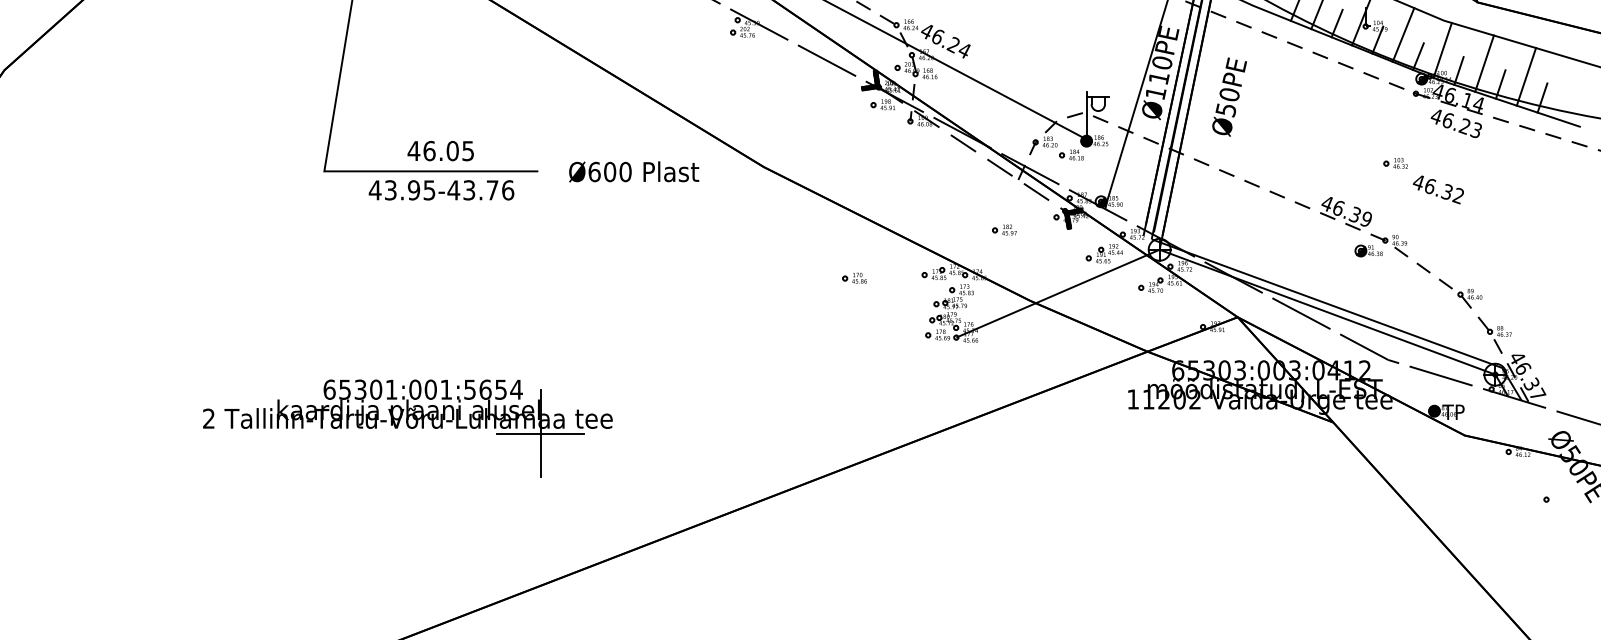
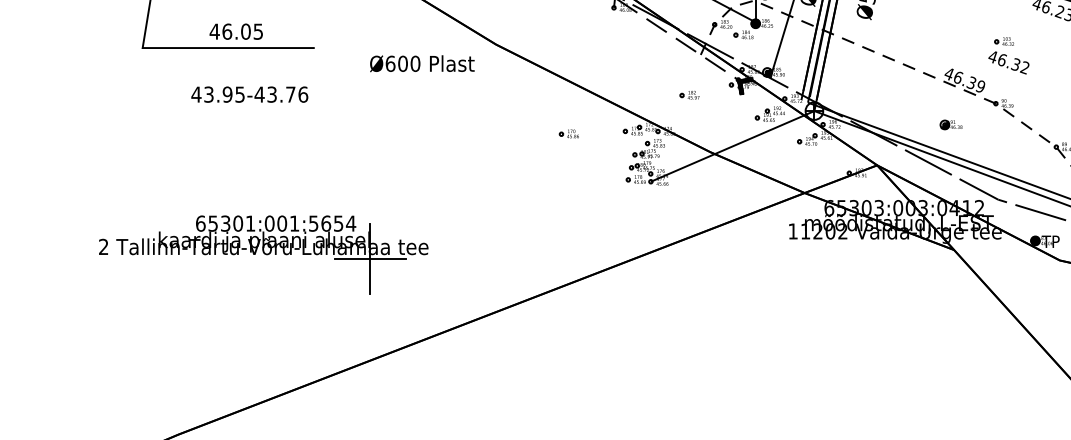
text: (634, 171) -> (422, 63), moved
text: (1437, 189) -> (1008, 62), moved
text: (441, 190) -> (249, 94), moved
part: (1368, 250) -> (951, 124), moved
part: (407, 428) -> (263, 254), moved

